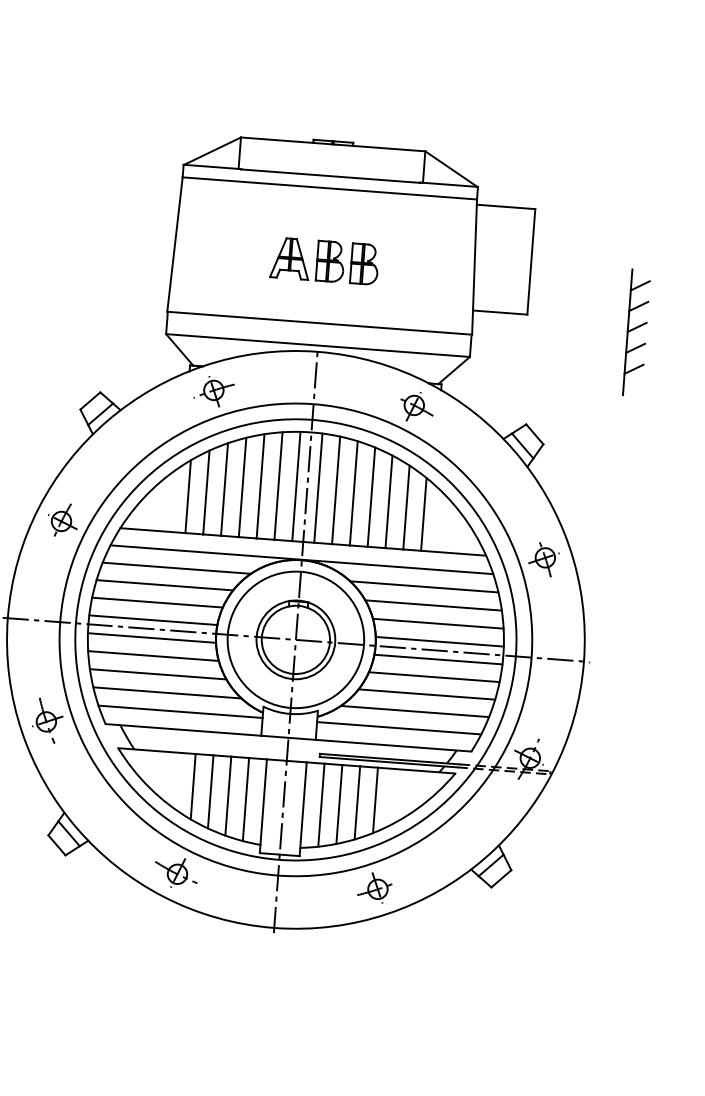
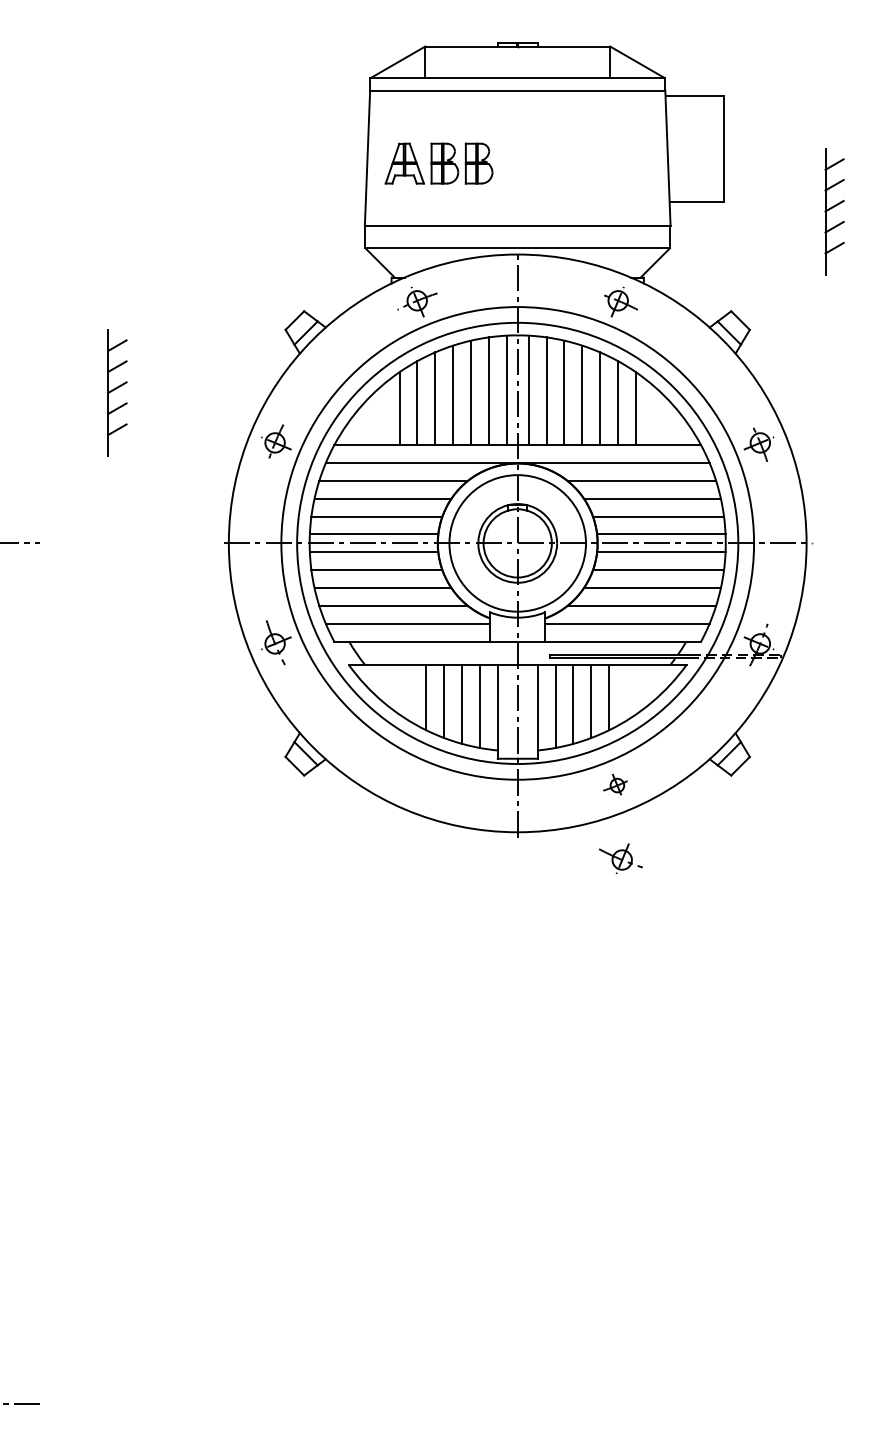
part: (324, 261) -> (438, 163), moved
part: (175, 872) -> (620, 858), moved
part: (375, 887) -> (615, 784), size x0.7

